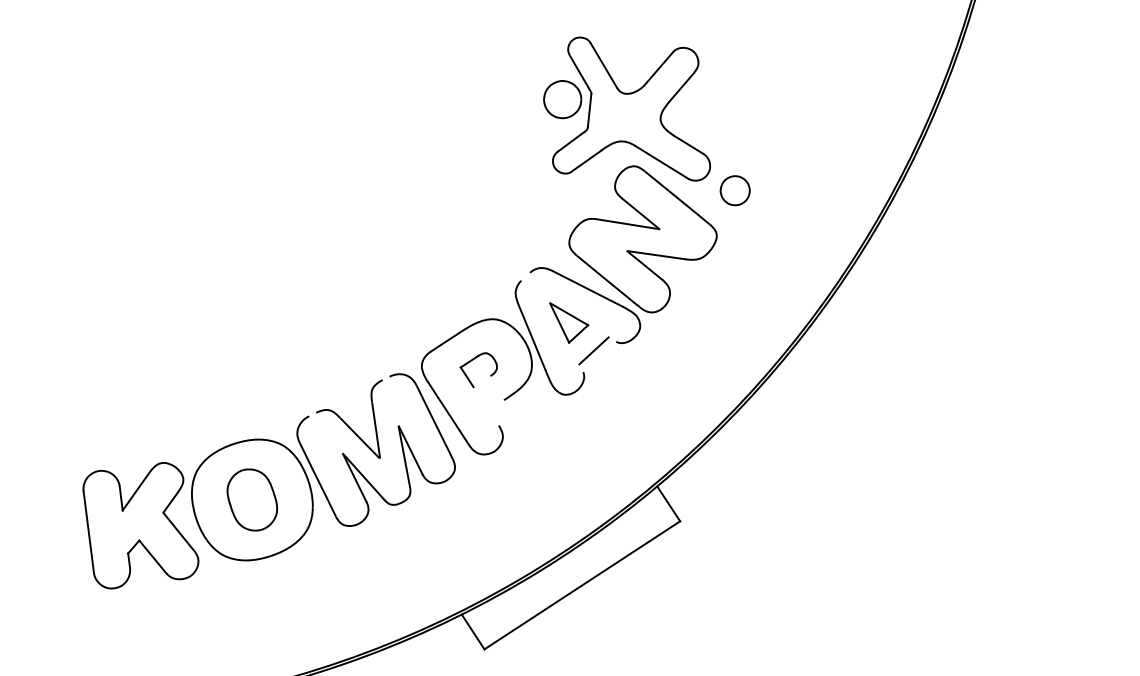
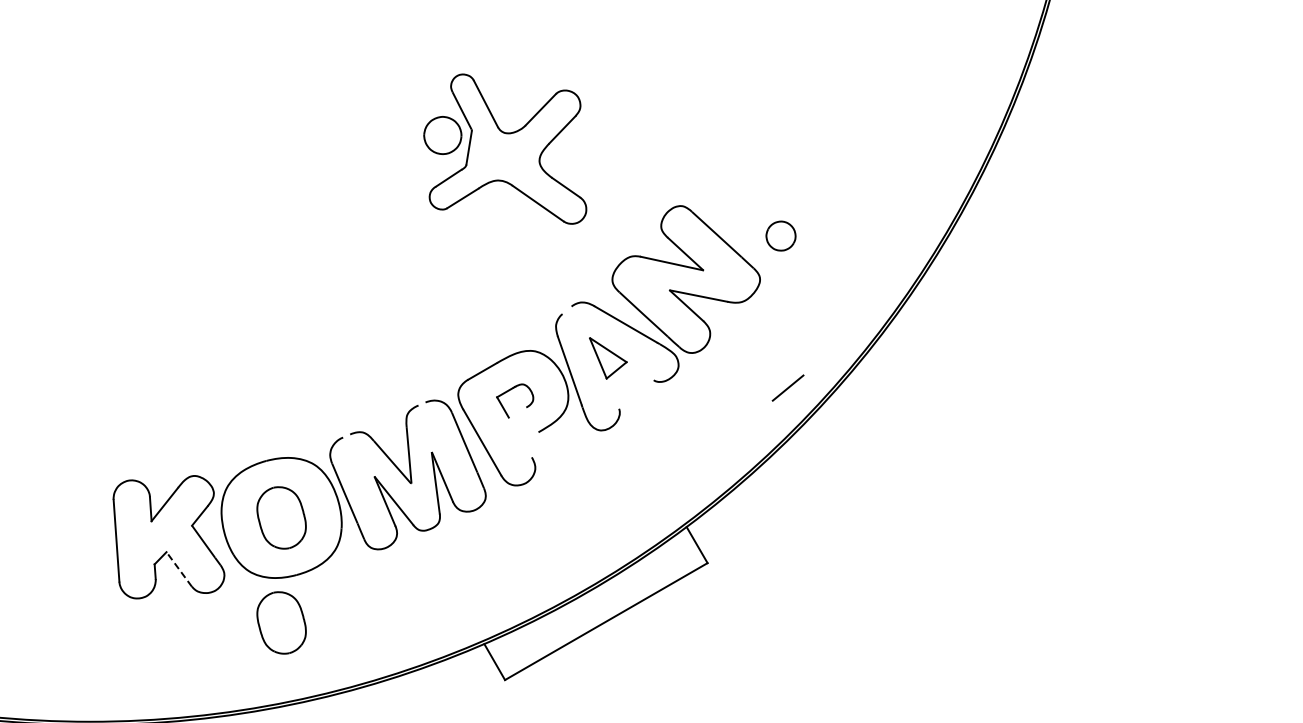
part: (625, 109) -> (505, 148), moved
line: (593, 350) -> (787, 387), moved
line: (152, 557) -> (178, 569), solid -> dashed
part: (258, 604) -> (281, 622), added

